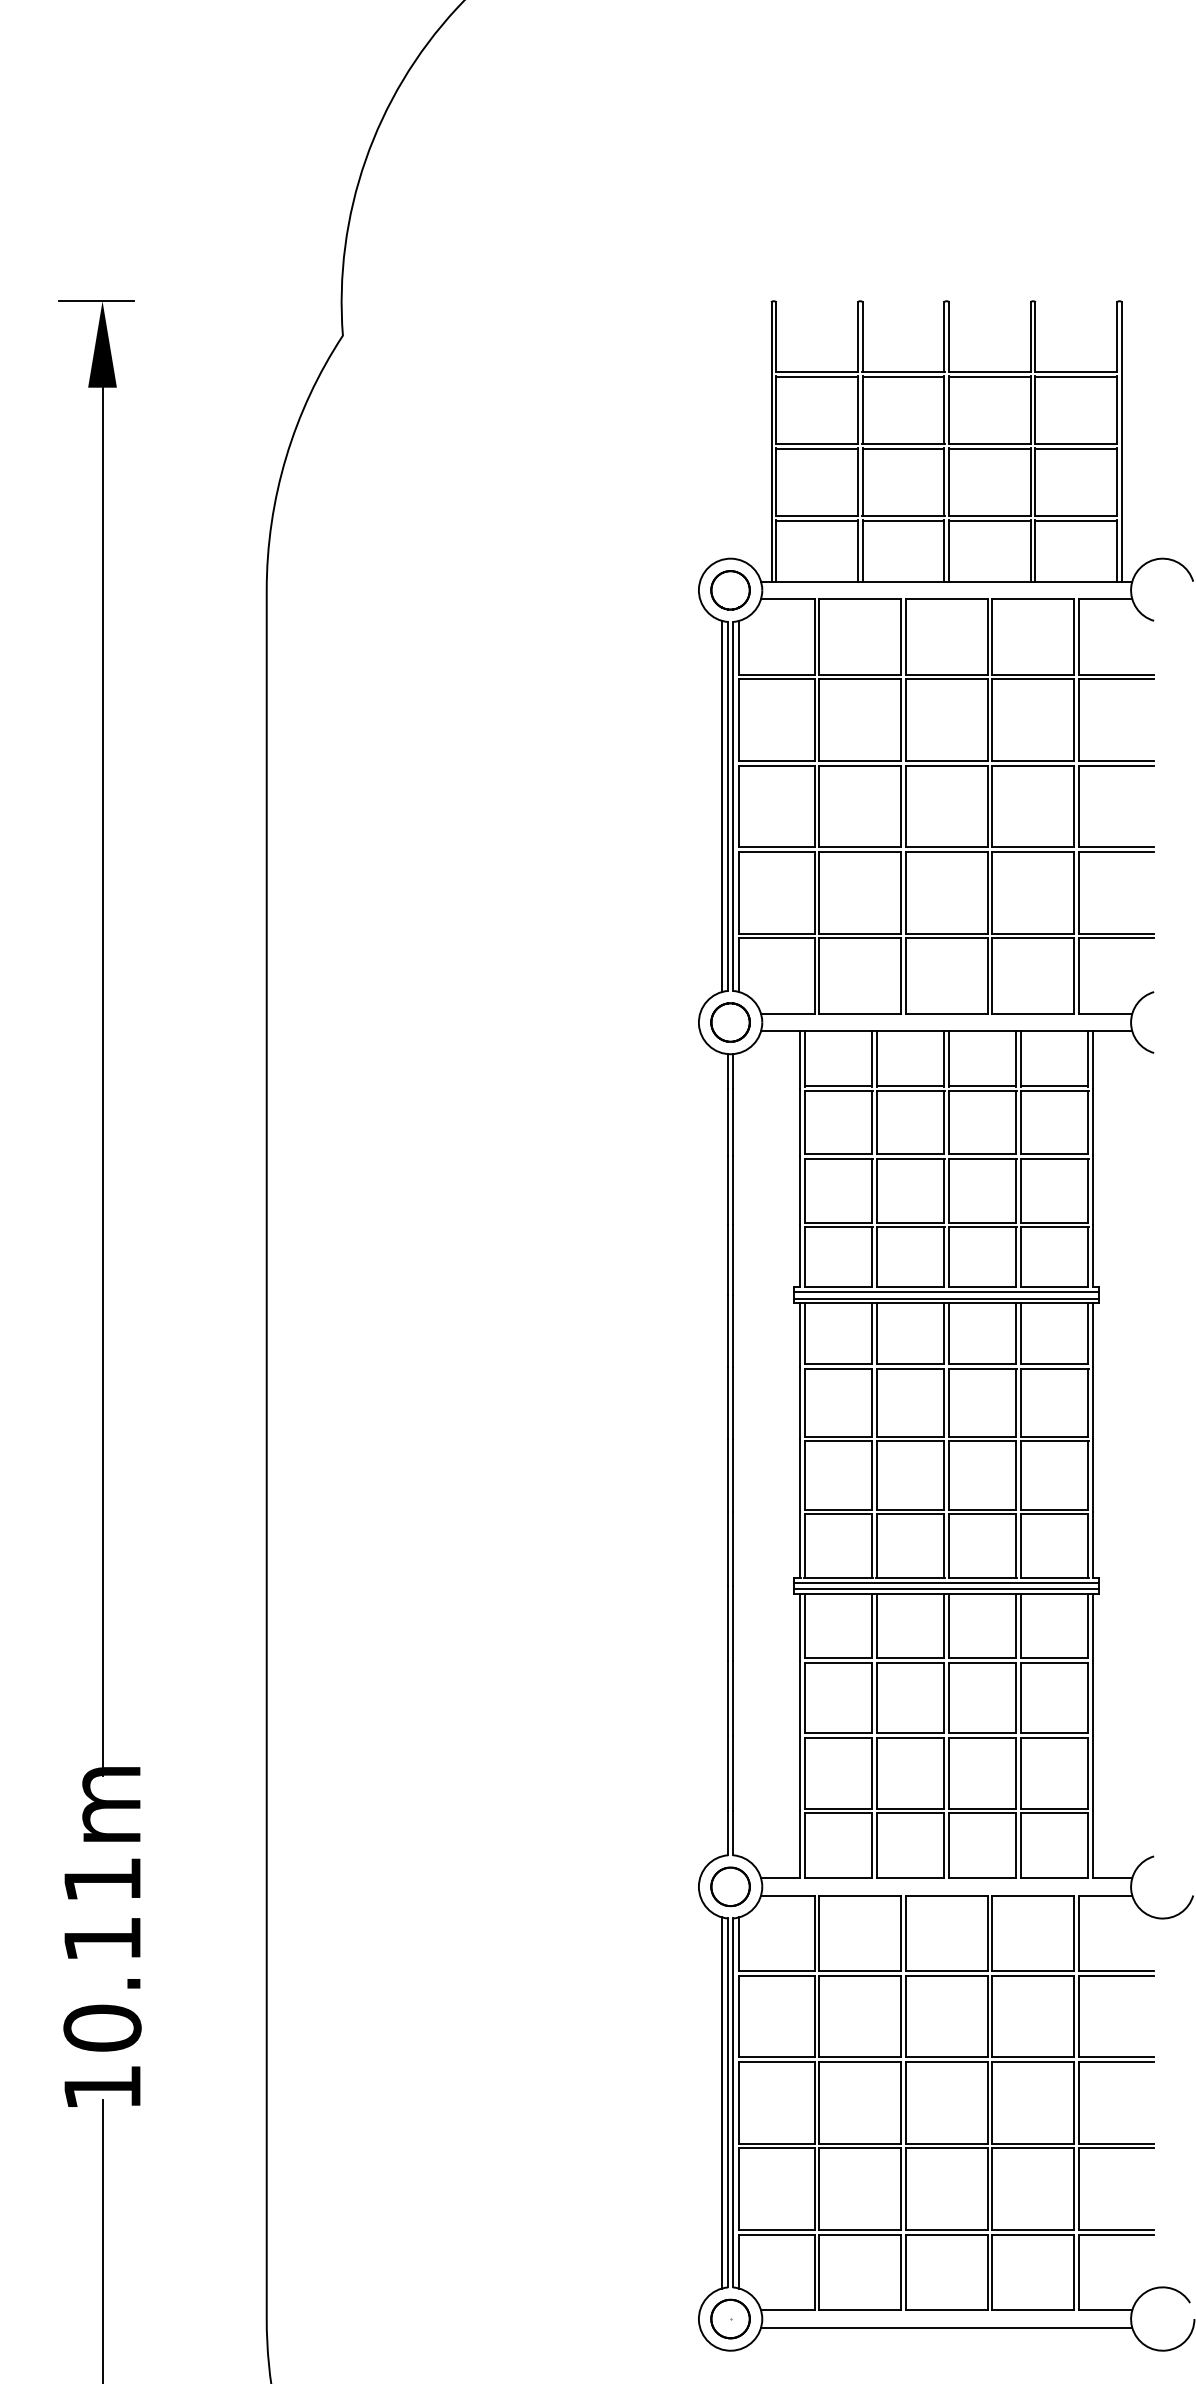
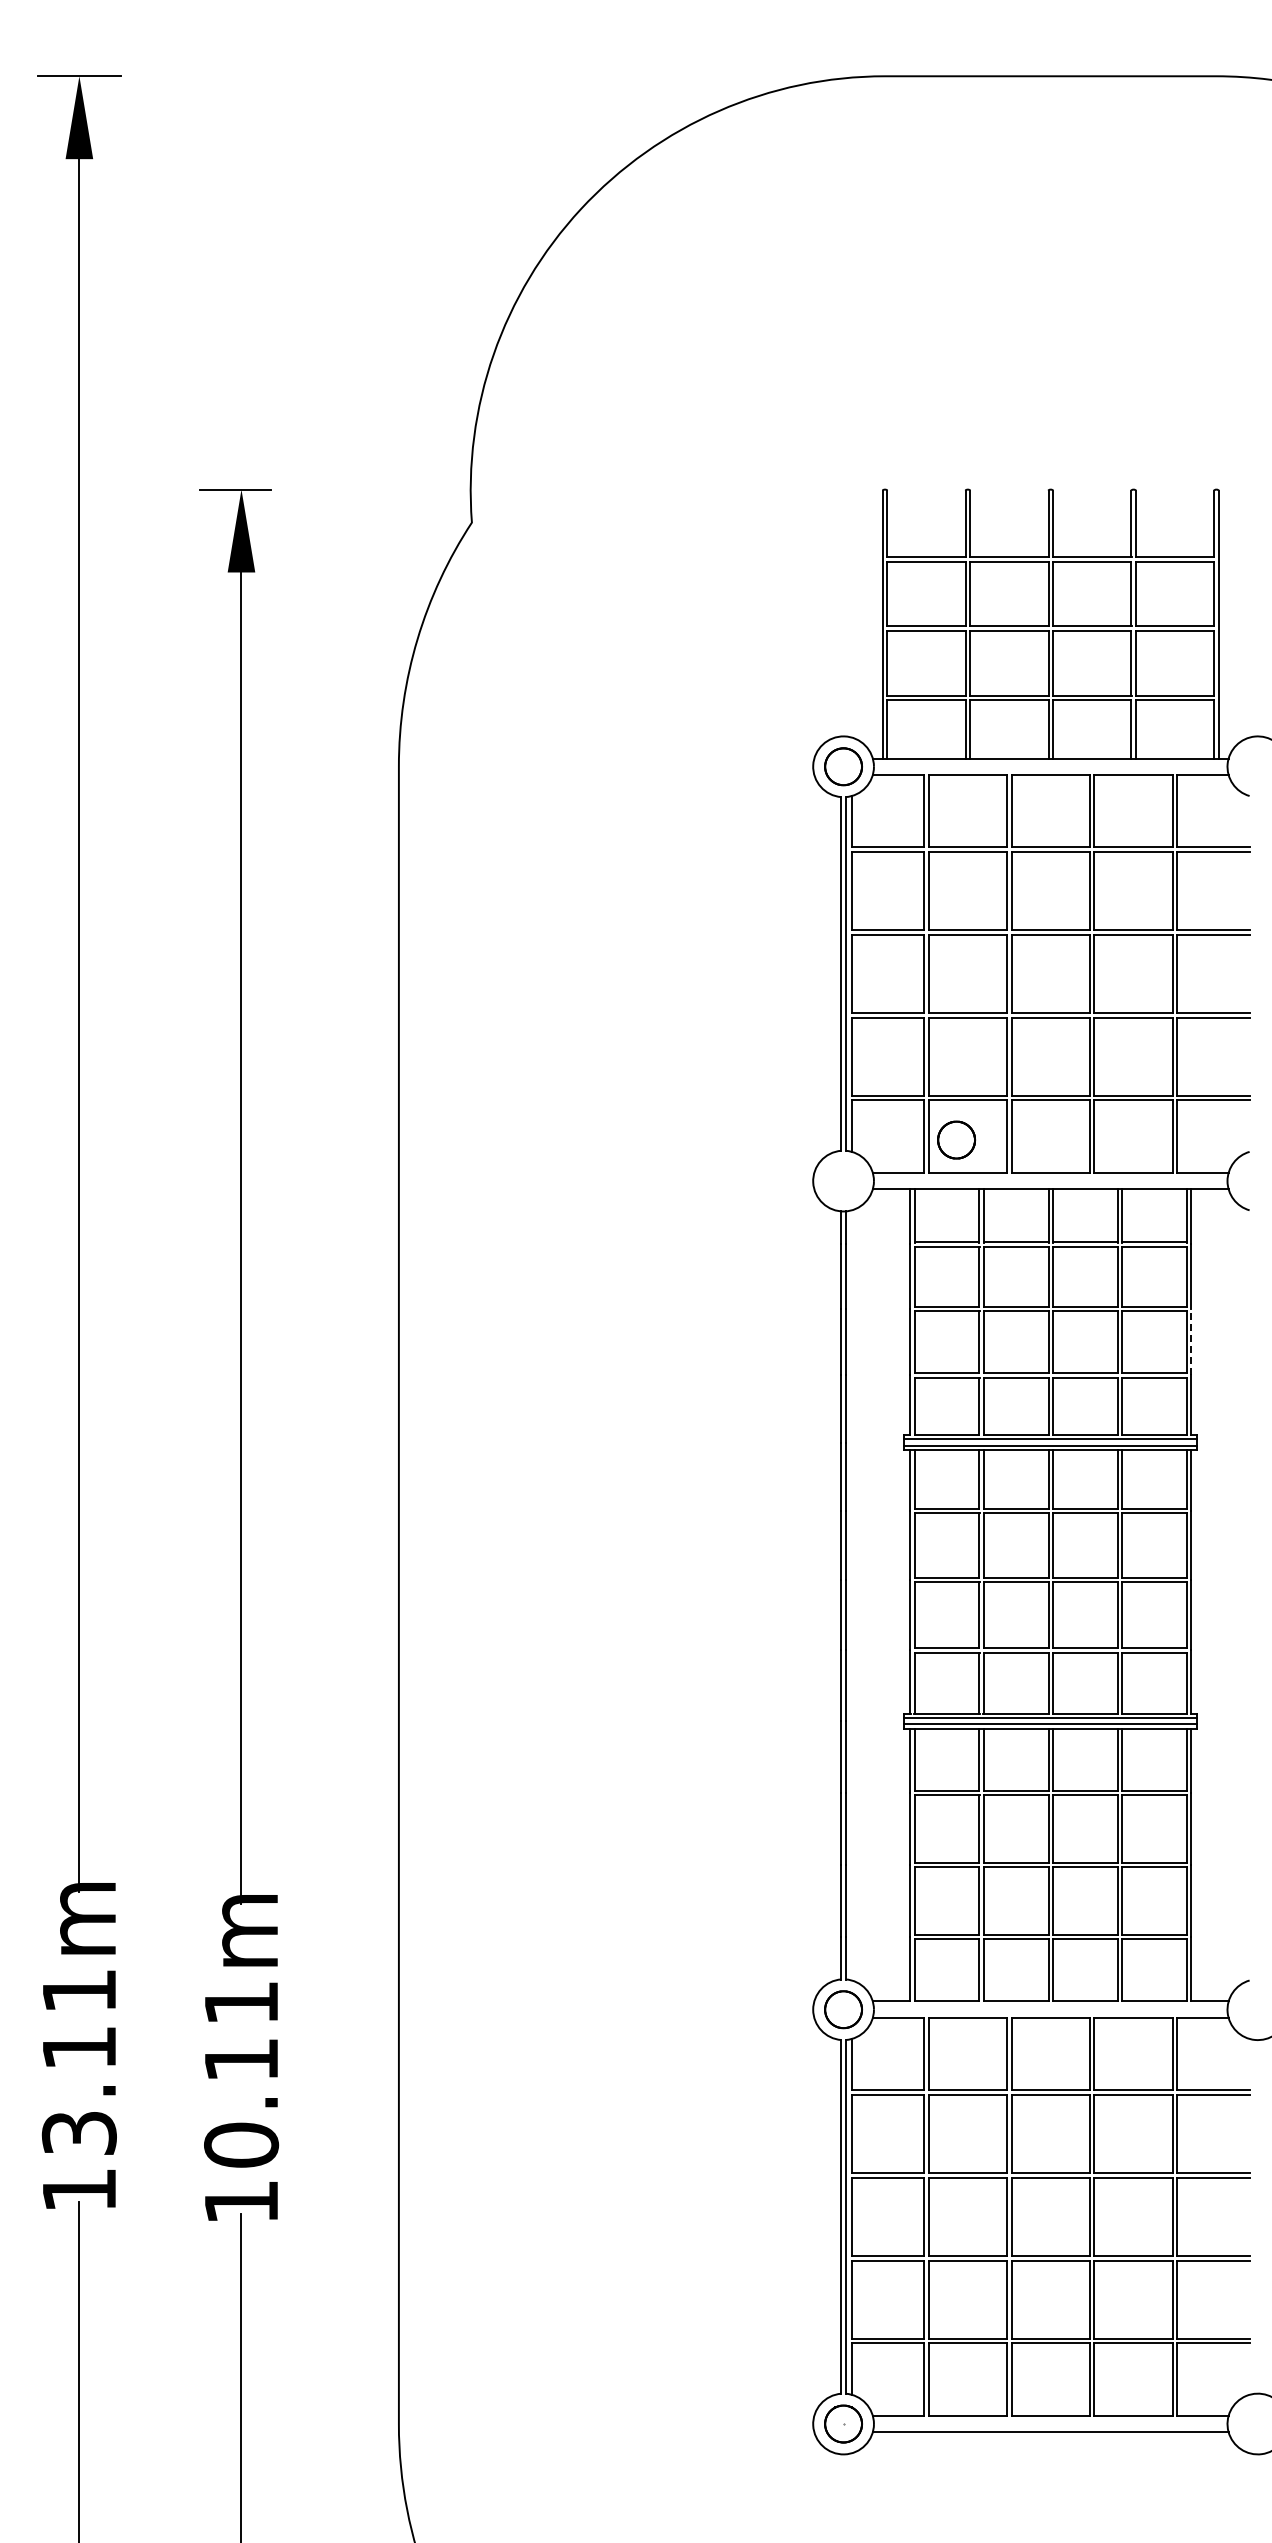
line: (722, 805) -> (835, 973), removed
circle: (730, 1021) -> (956, 1139), moved
line: (1093, 1189) -> (1191, 1341), solid -> dashed
line: (722, 2102) -> (835, 2216), removed

